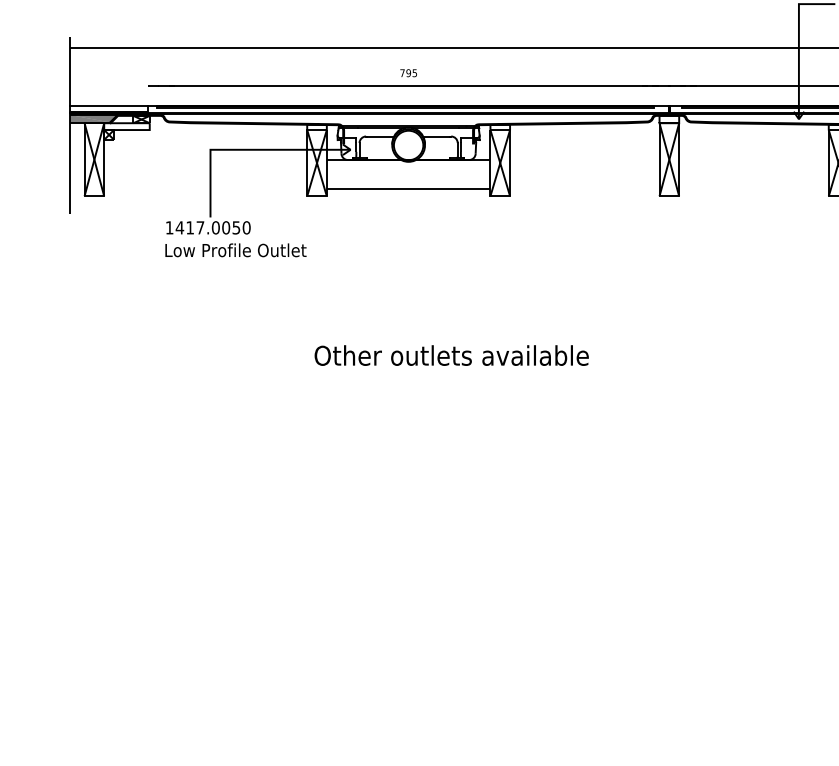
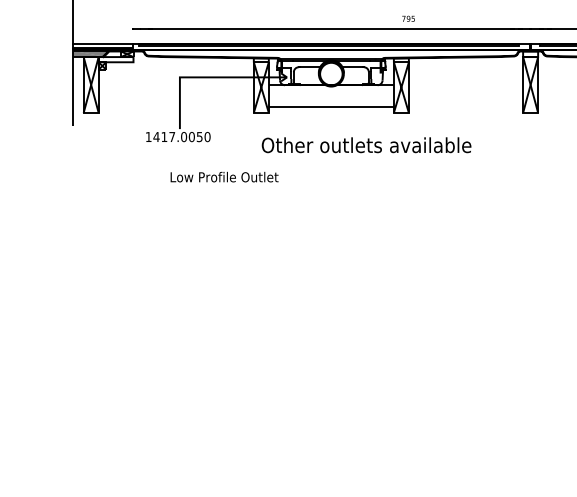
text: (408, 73) -> (408, 19), moved
text: (235, 250) -> (224, 177), moved
text: (451, 355) -> (366, 145), moved

